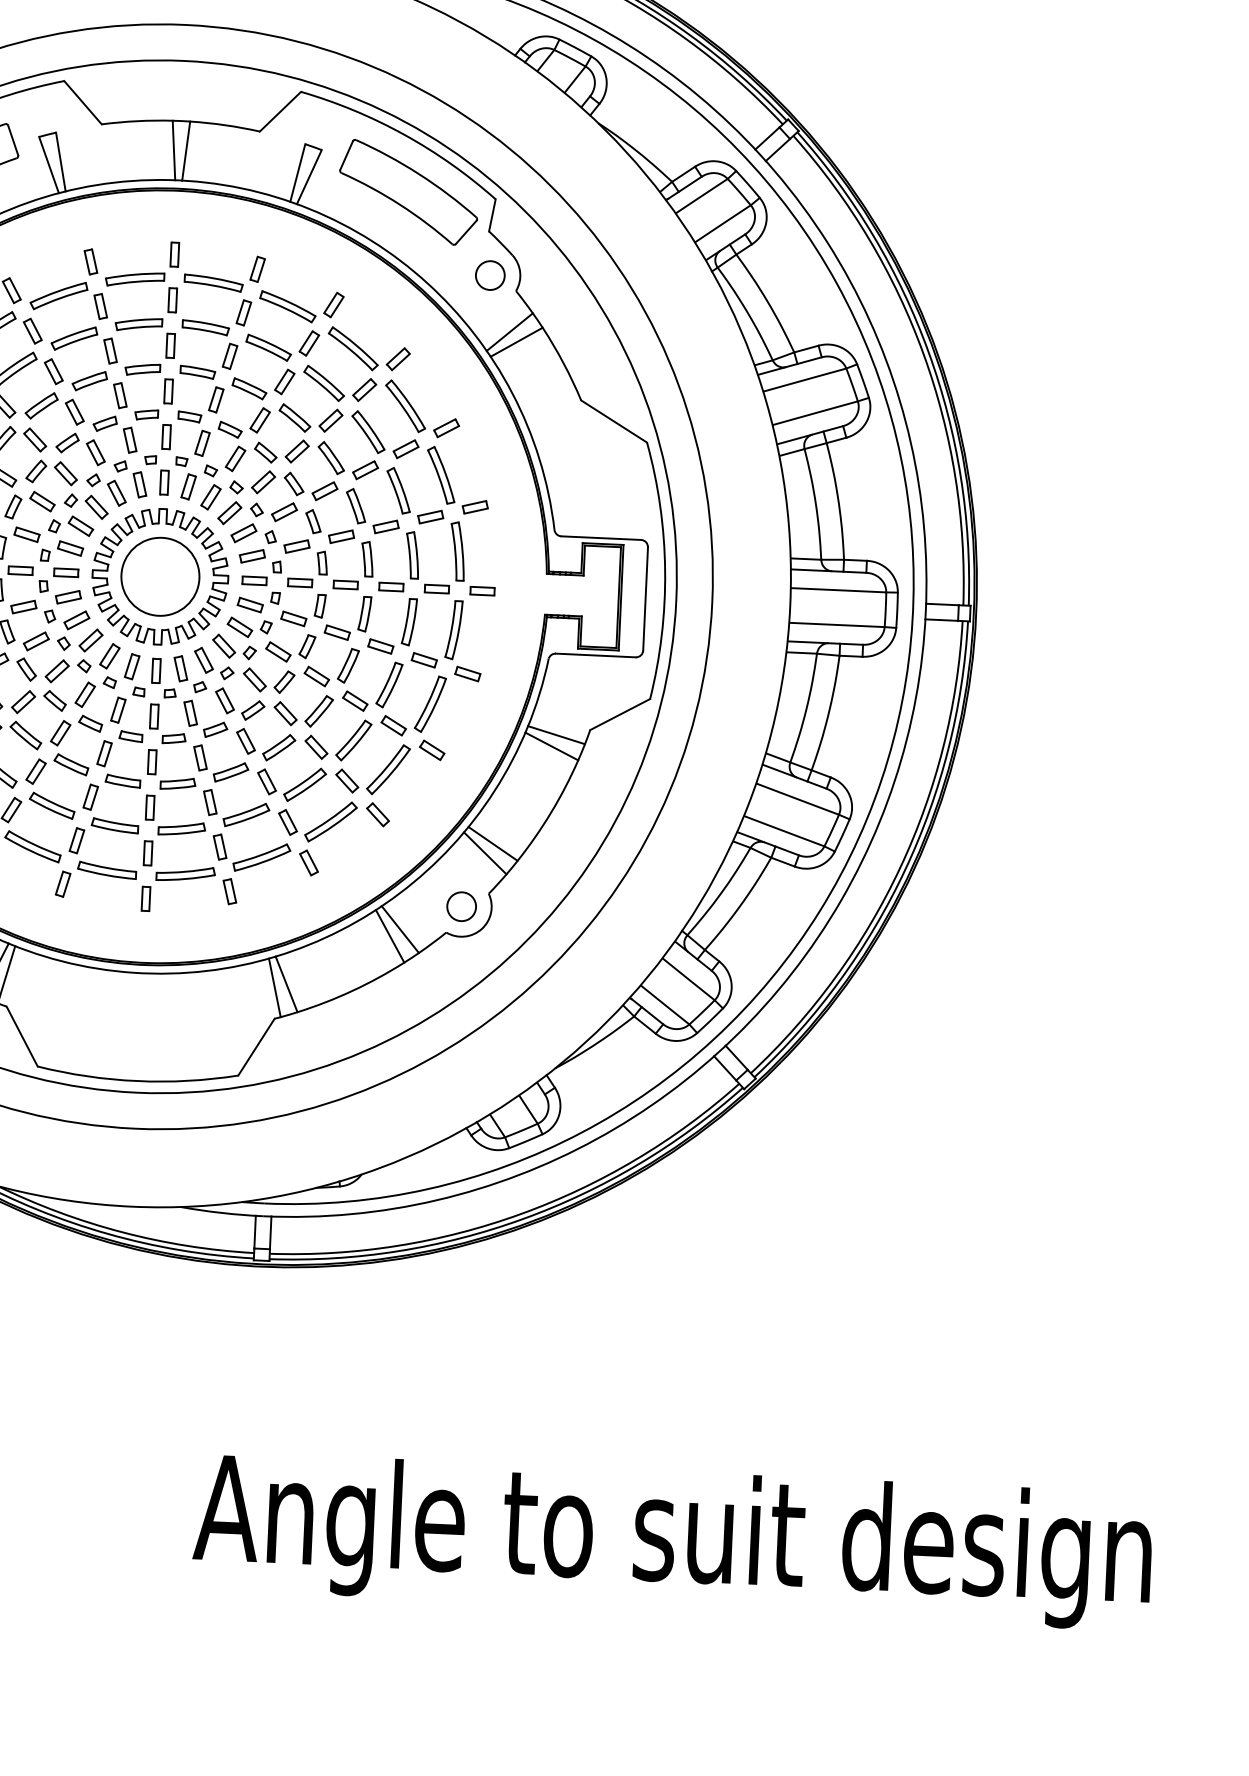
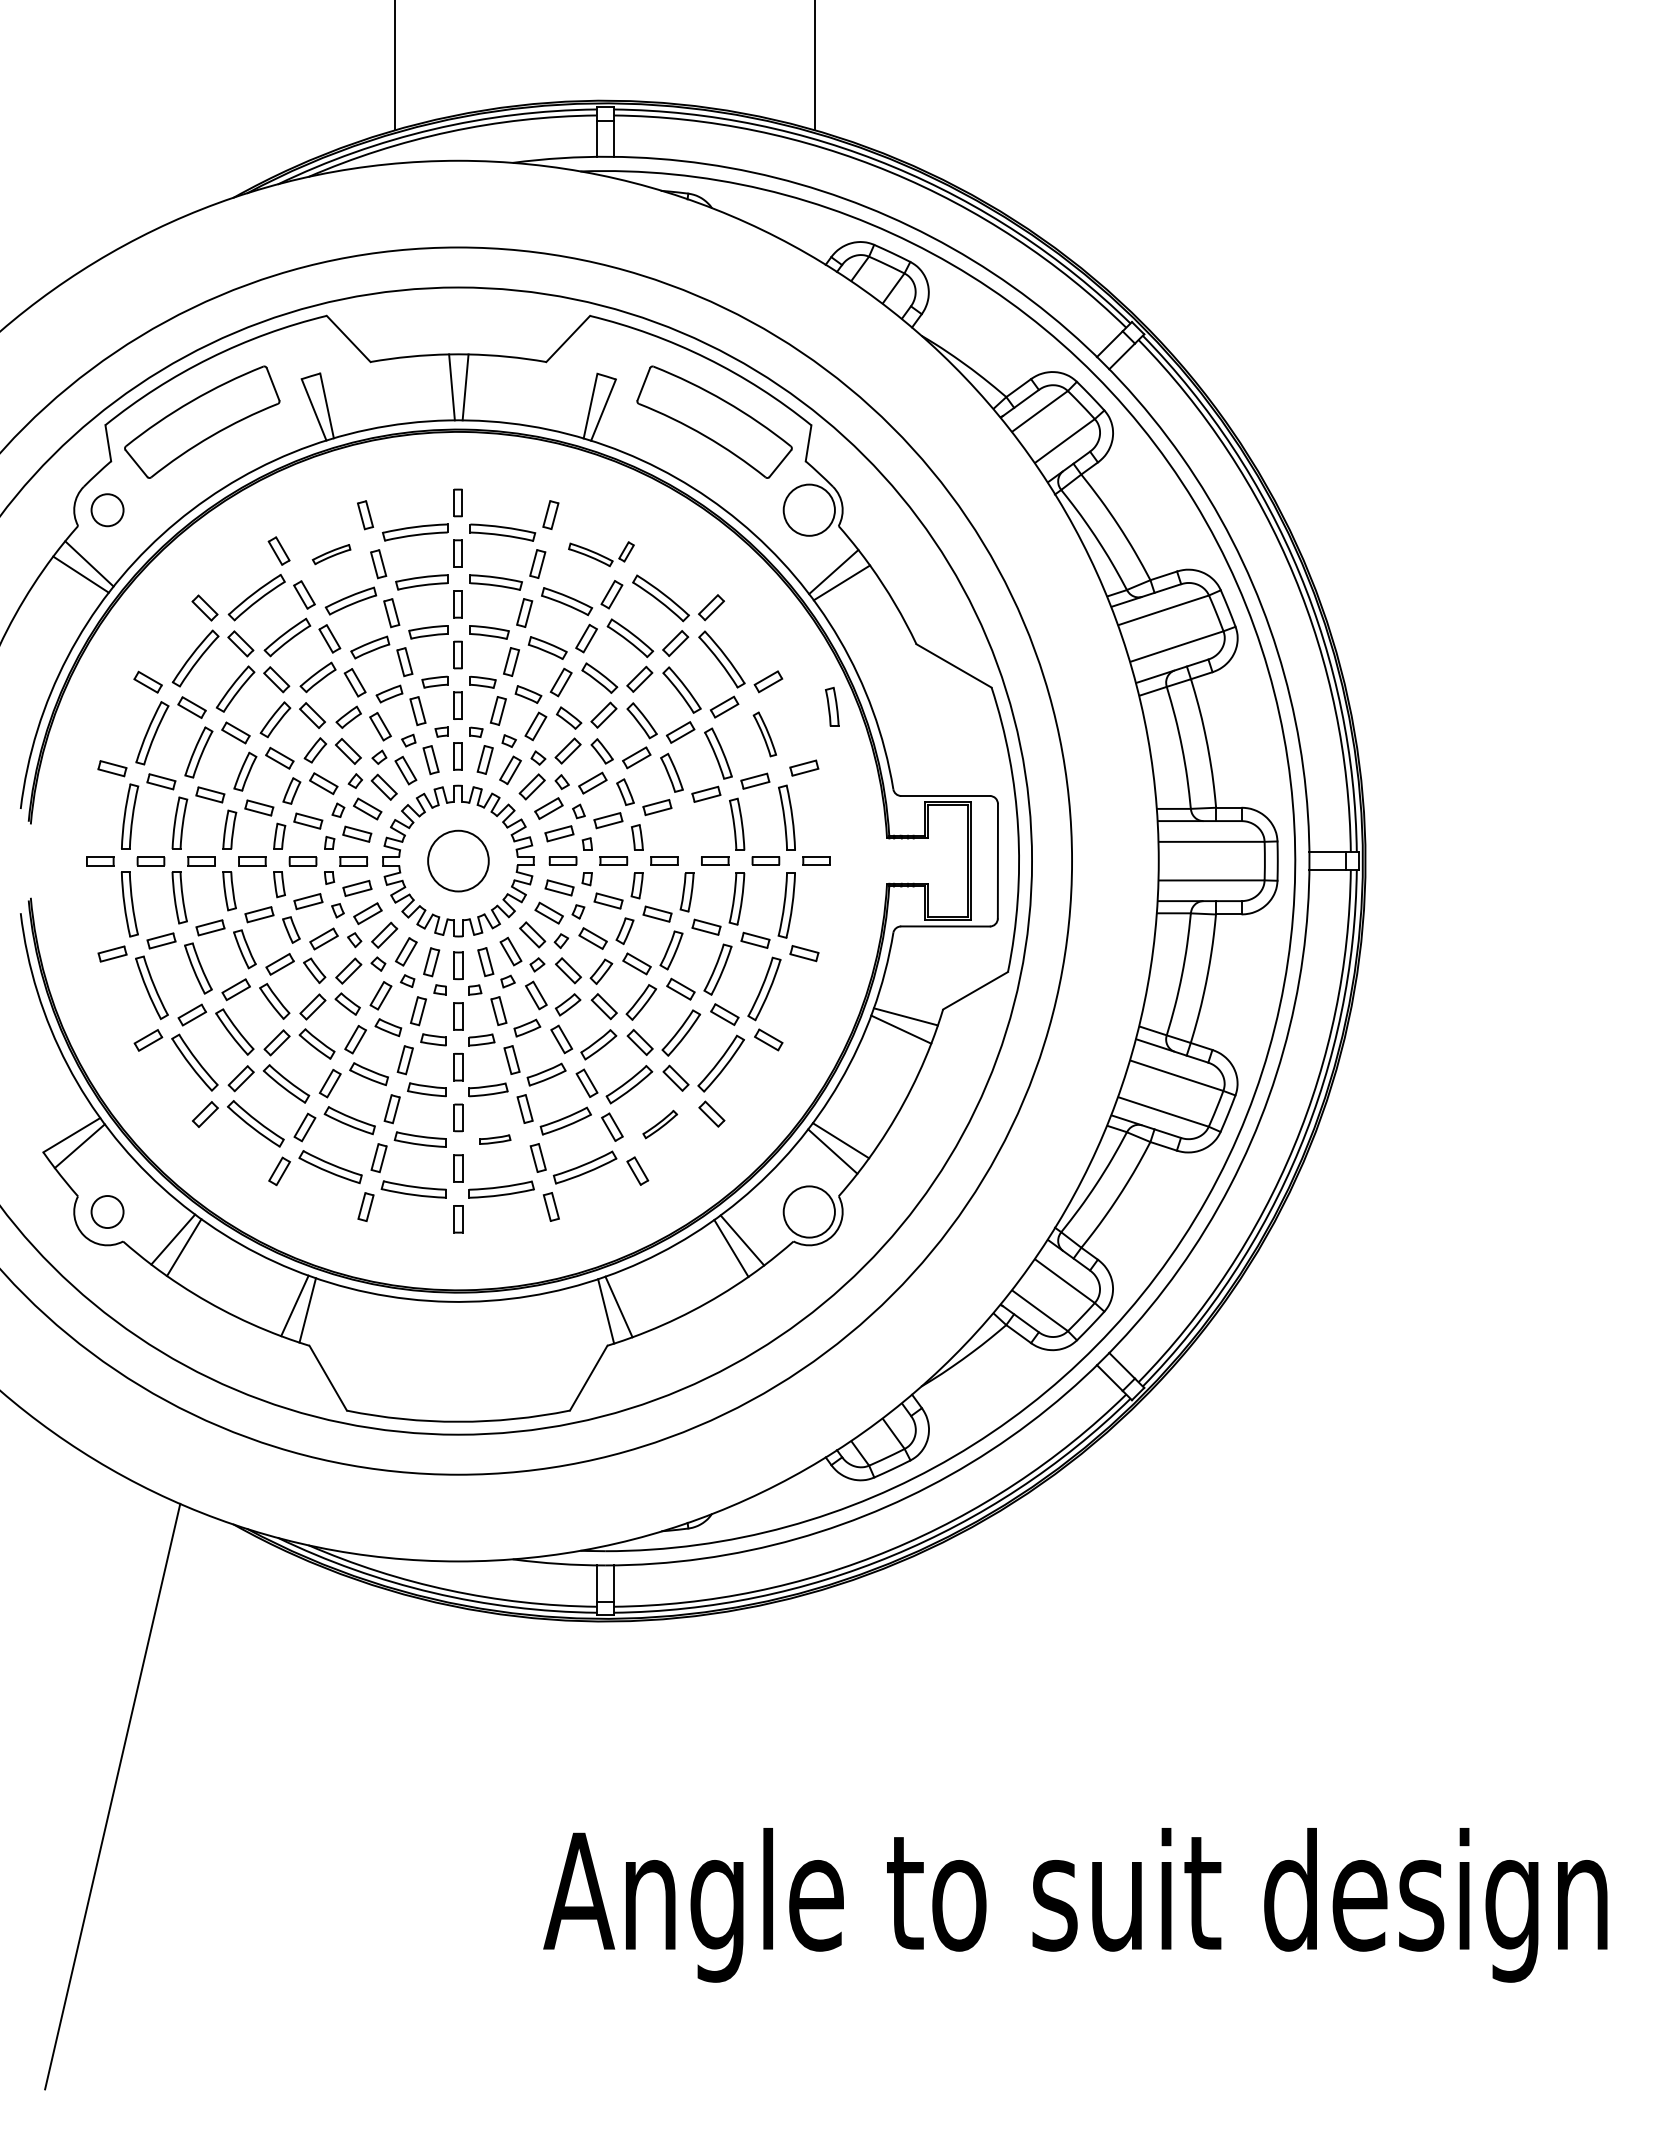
circle: (490, 275) -> (809, 510), size x1.6
part: (58, 295) -> (331, 554), size x0.6
part: (301, 306) -> (601, 554), size x0.7
part: (440, 475) -> (764, 734), size x0.7
part: (367, 558) -> (832, 706), moved
circle: (160, 576) -> (458, 860), size x0.7
part: (331, 821) -> (660, 1124), size x0.6
part: (181, 828) -> (494, 1139), size x0.6
circle: (461, 907) -> (809, 1212), size x1.6

